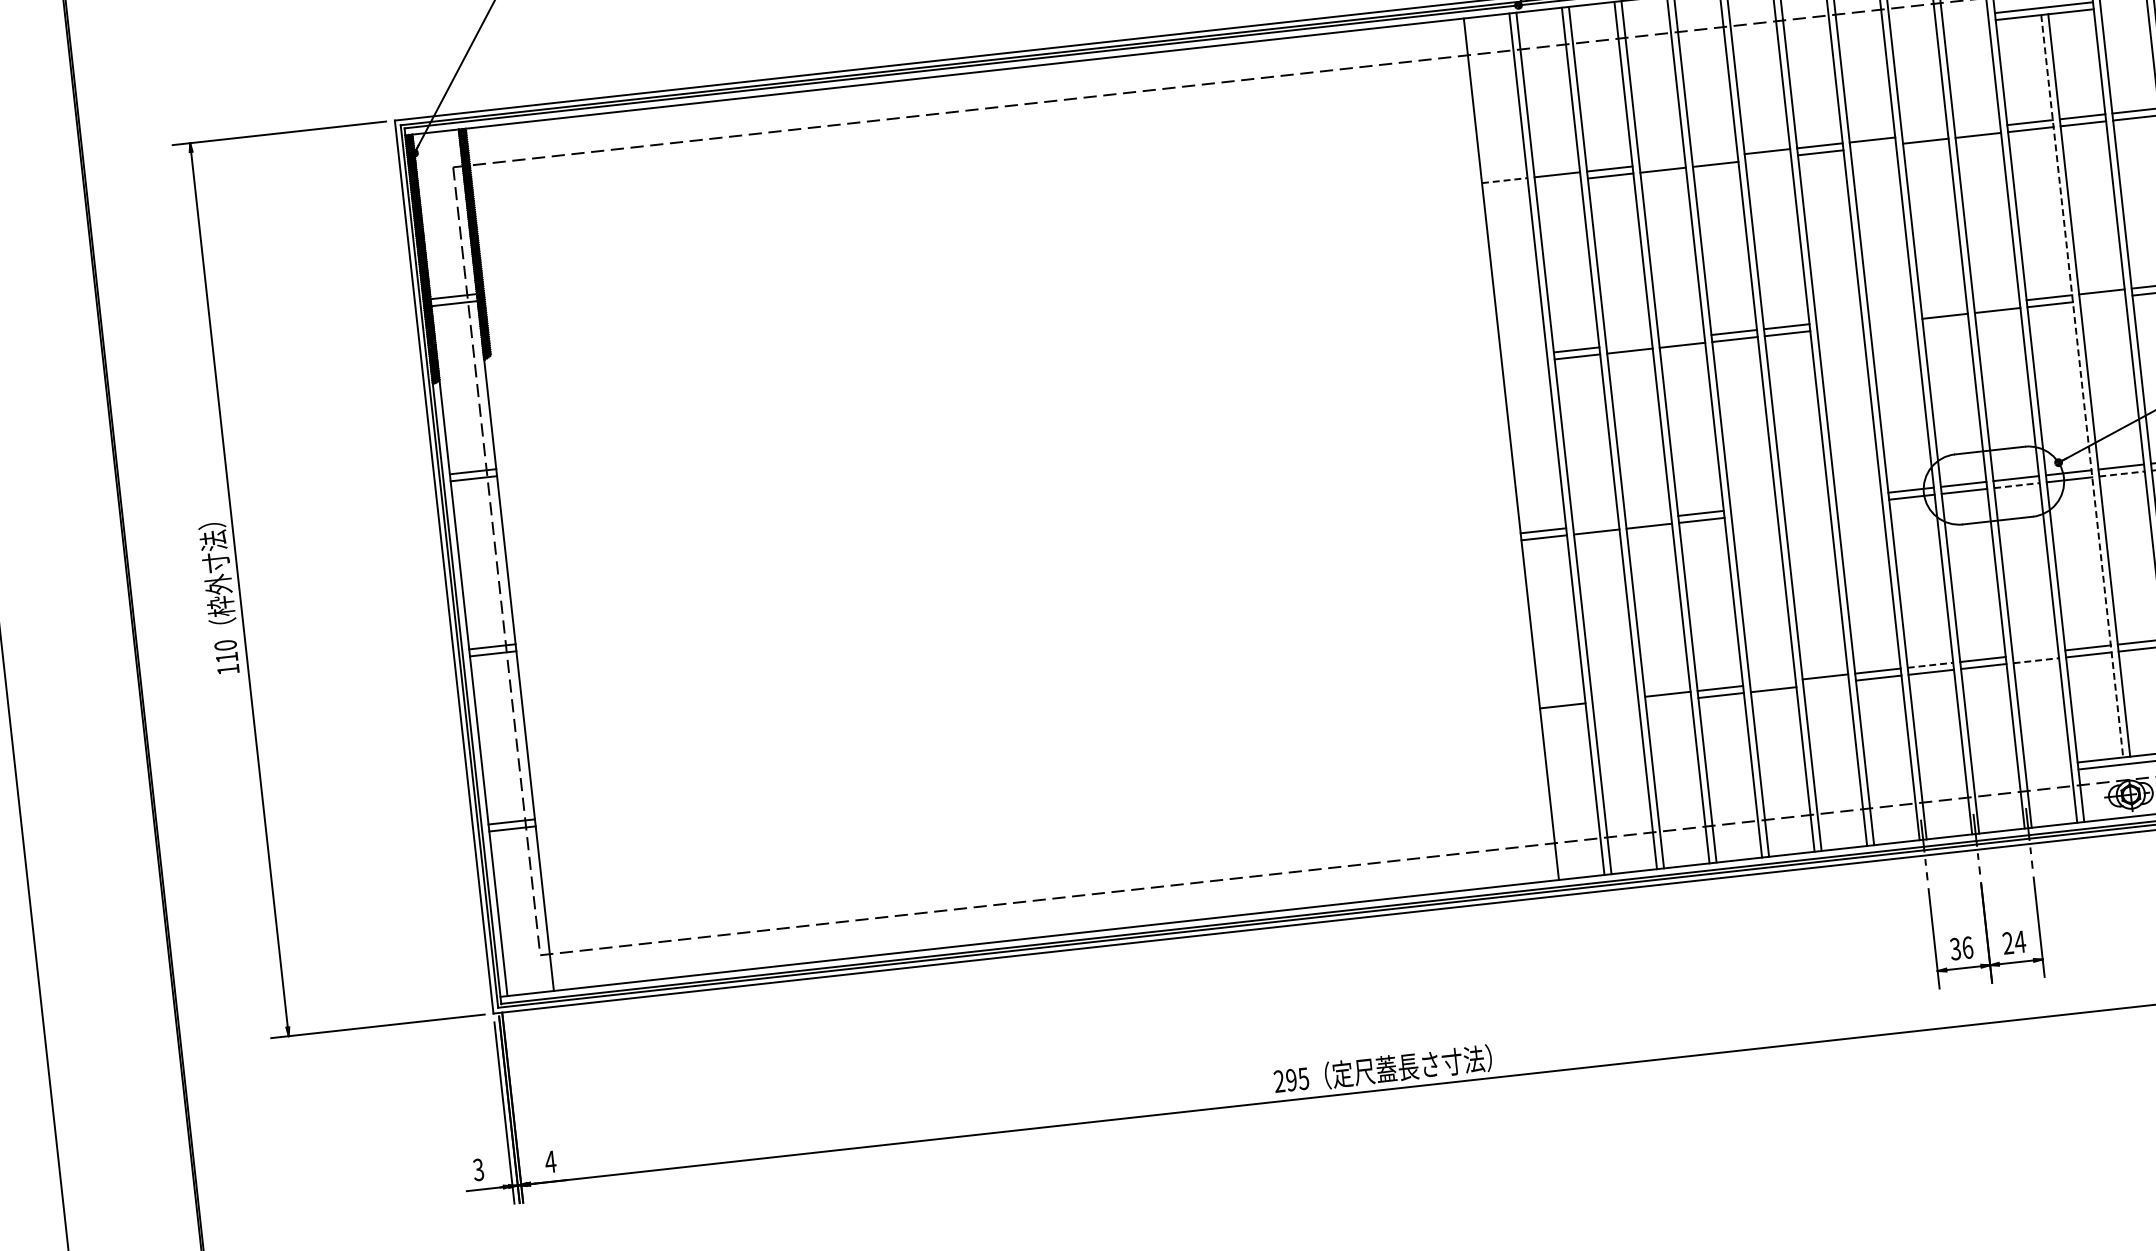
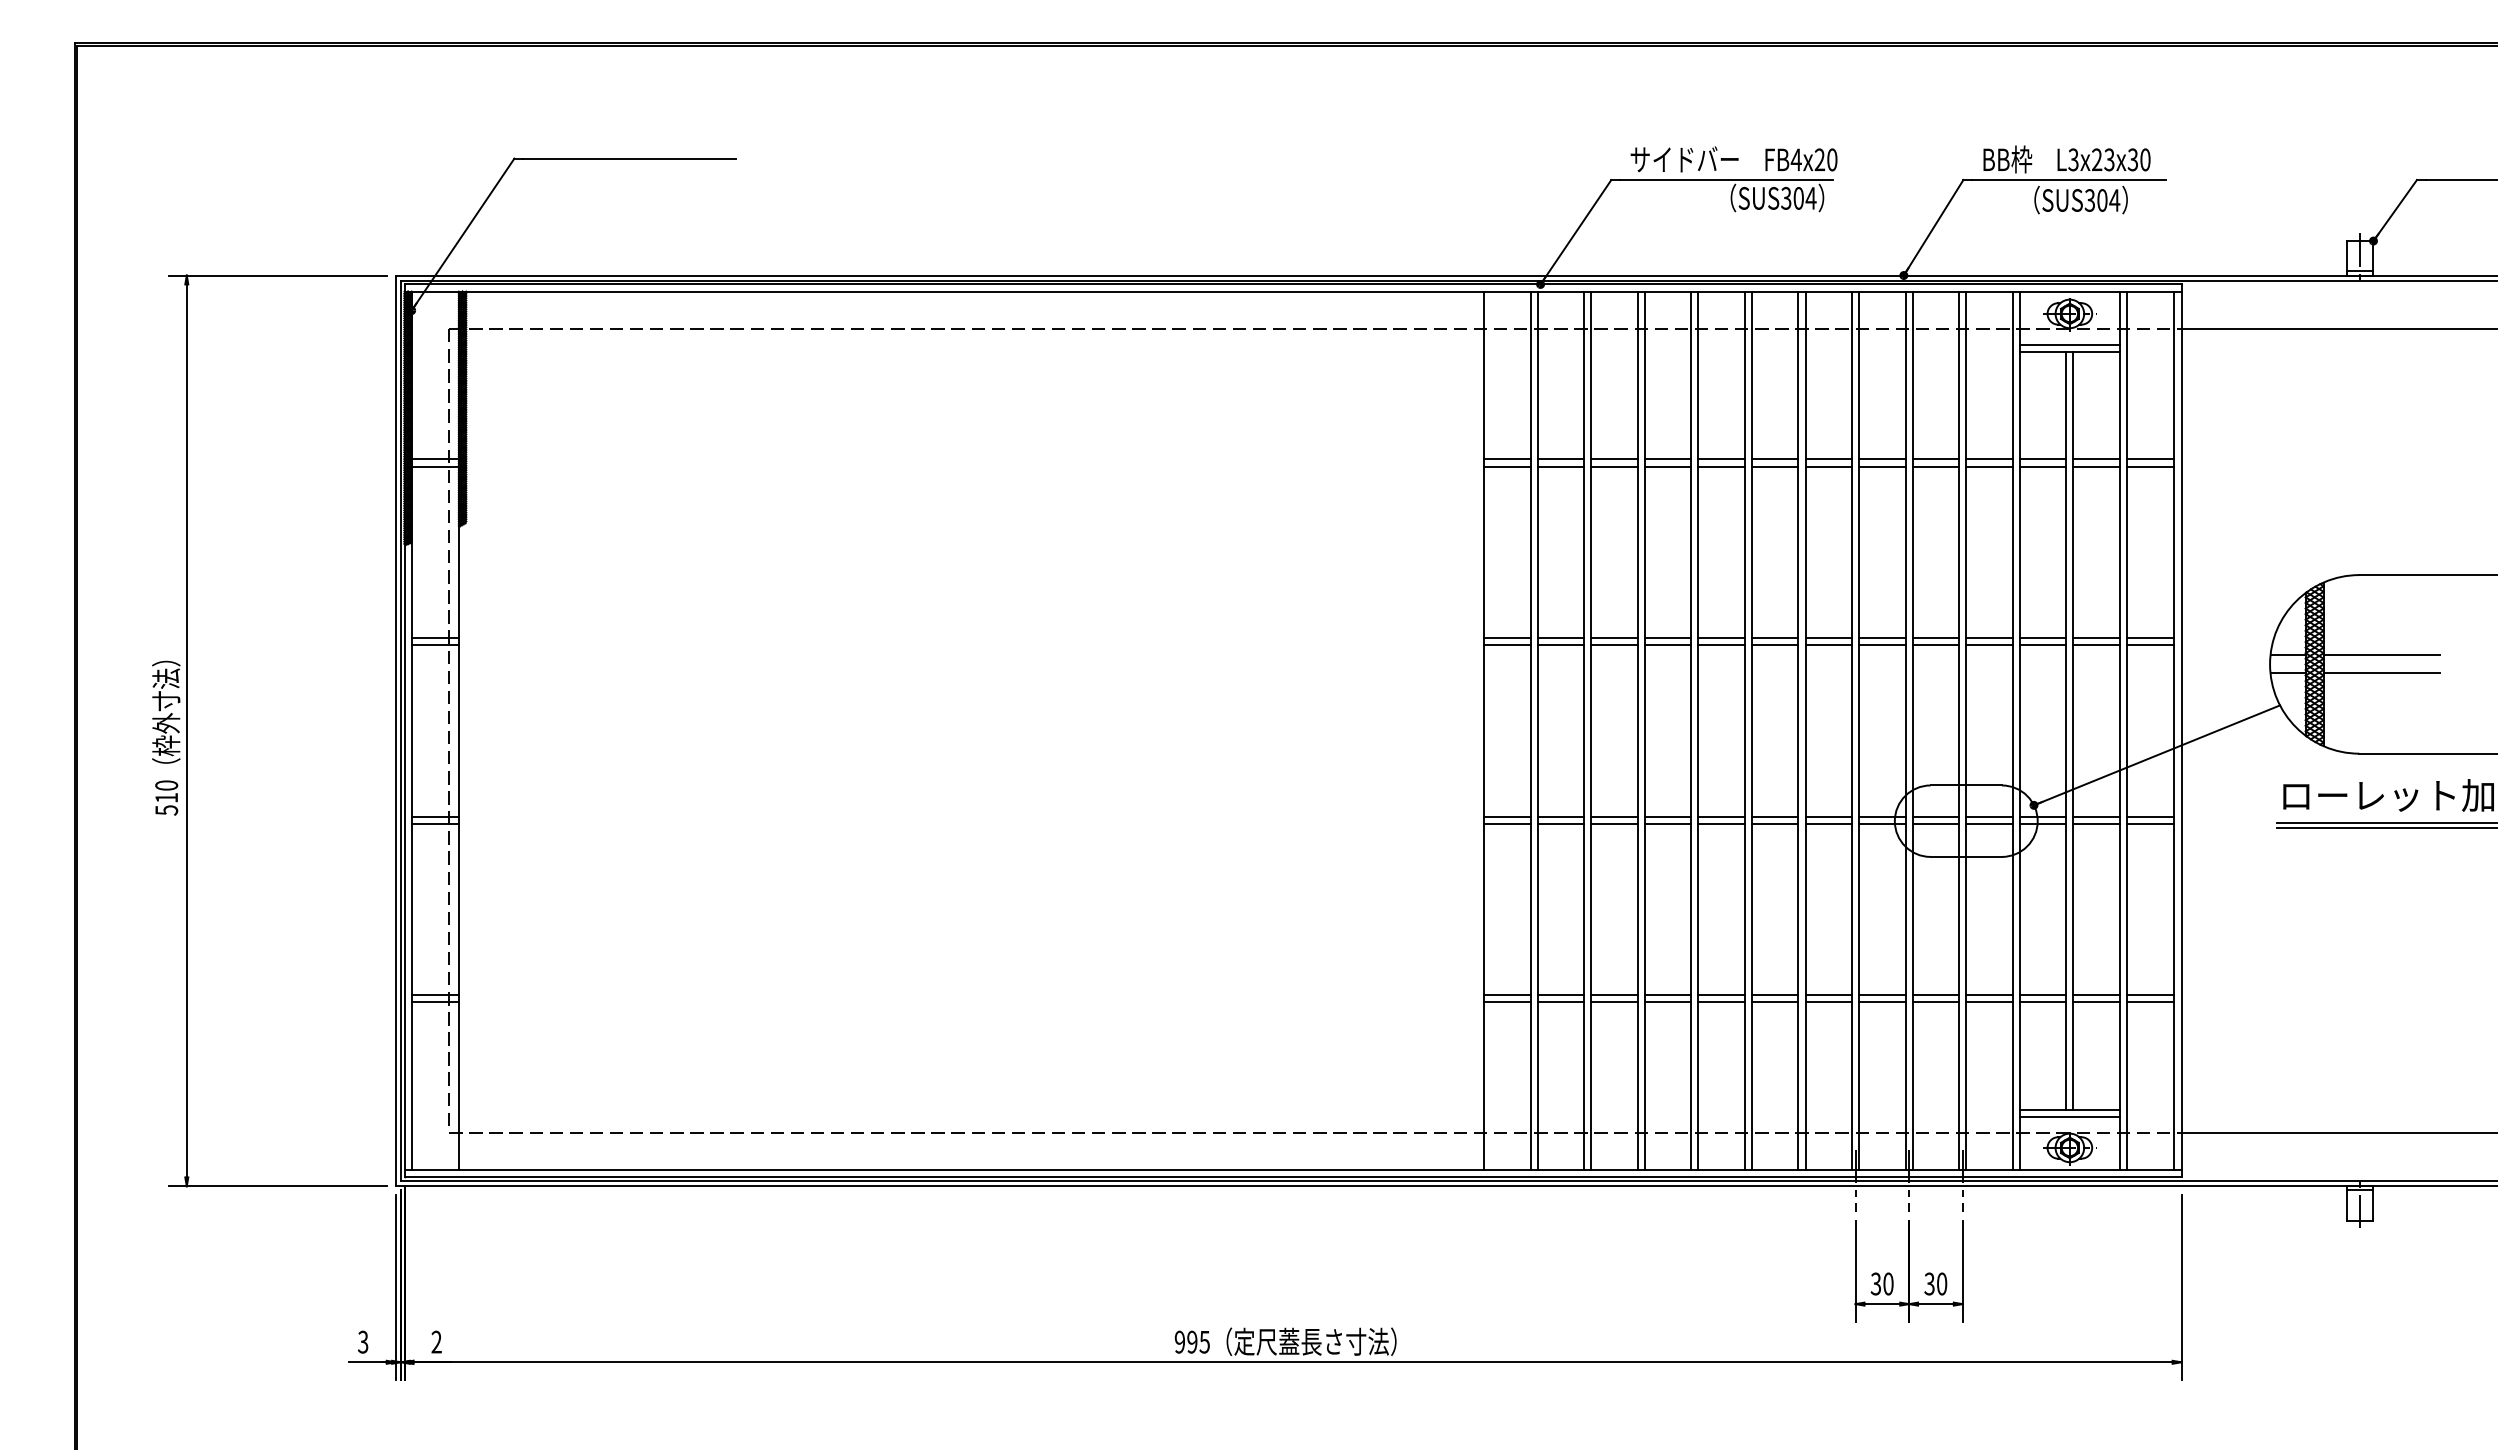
line: (1977, 128) -> (1989, 459), added
line: (1924, 134) -> (1935, 459), added
line: (1873, 146) -> (1882, 466), added
line: (1714, 157) -> (1721, 459), added
line: (1767, 158) -> (1774, 466), added
line: (1661, 163) -> (1667, 459), added
line: (1504, 180) -> (1507, 459), dashed -> solid
line: (1557, 181) -> (1560, 466), added
line: (1505, 187) -> (1507, 466), added
line: (2102, 299) -> (2096, 645), added
line: (1996, 303) -> (1989, 638), added
line: (1943, 309) -> (1935, 638), added
line: (1892, 315) -> (1882, 638), added
line: (1839, 321) -> (1828, 638), added
line: (1892, 322) -> (1882, 645), added
line: (1839, 328) -> (1828, 645), added
line: (1681, 338) -> (1667, 638), added
line: (1629, 344) -> (1614, 638), added
line: (1524, 356) -> (1507, 638), added
line: (1525, 362) -> (1507, 645), added
line: (2082, 385) -> (2066, 730), dashed -> solid
line: (2122, 473) -> (2097, 823), dashed -> solid
line: (2017, 485) -> (1990, 823), dashed -> solid
line: (1858, 495) -> (1828, 816), added
line: (1805, 501) -> (1774, 816), added
line: (1859, 502) -> (1828, 823), added
line: (1753, 507) -> (1721, 816), added
line: (1806, 508) -> (1774, 823), added
line: (1754, 514) -> (1721, 823), added
line: (1648, 519) -> (1614, 816), added
line: (1595, 524) -> (1560, 816), added
line: (2035, 653) -> (1989, 995), added
line: (2037, 660) -> (1990, 1002), dashed -> solid
line: (1930, 665) -> (1882, 995), dashed -> solid
text: (228, 669) -> (166, 810), 110 -> 510
line: (1772, 682) -> (1721, 995), added
line: (1825, 684) -> (1774, 1002), added
line: (1614, 700) -> (1560, 995), added
line: (1668, 701) -> (1614, 1002), added
line: (1615, 707) -> (1560, 1002), added
line: (1563, 713) -> (1507, 1002), added
text: (2013, 942) -> (1935, 1283), 24 -> 30
text: (1967, 947) -> (1888, 1283), 36 -> 30
text: (1278, 1081) -> (1179, 1342), 295 -> 995
text: (550, 1161) -> (436, 1341), 4 -> 2

